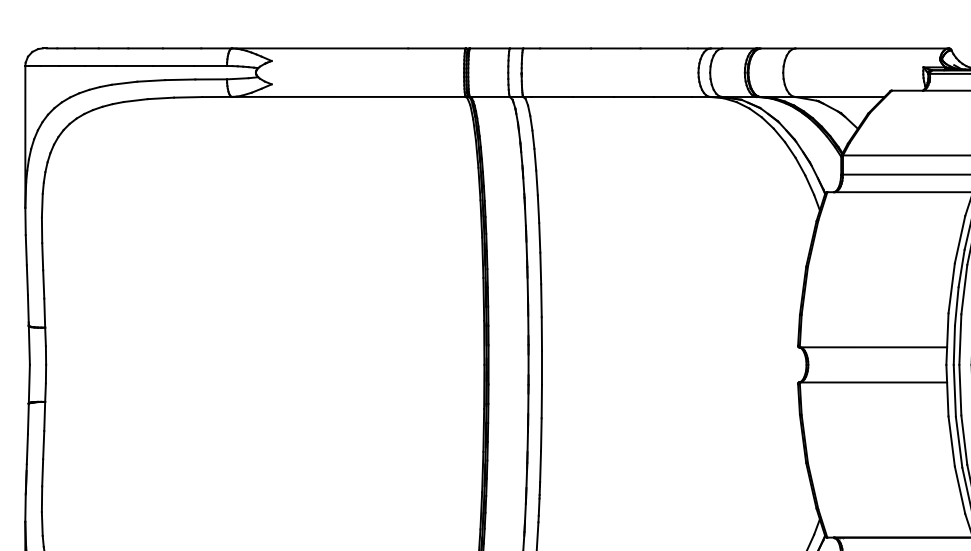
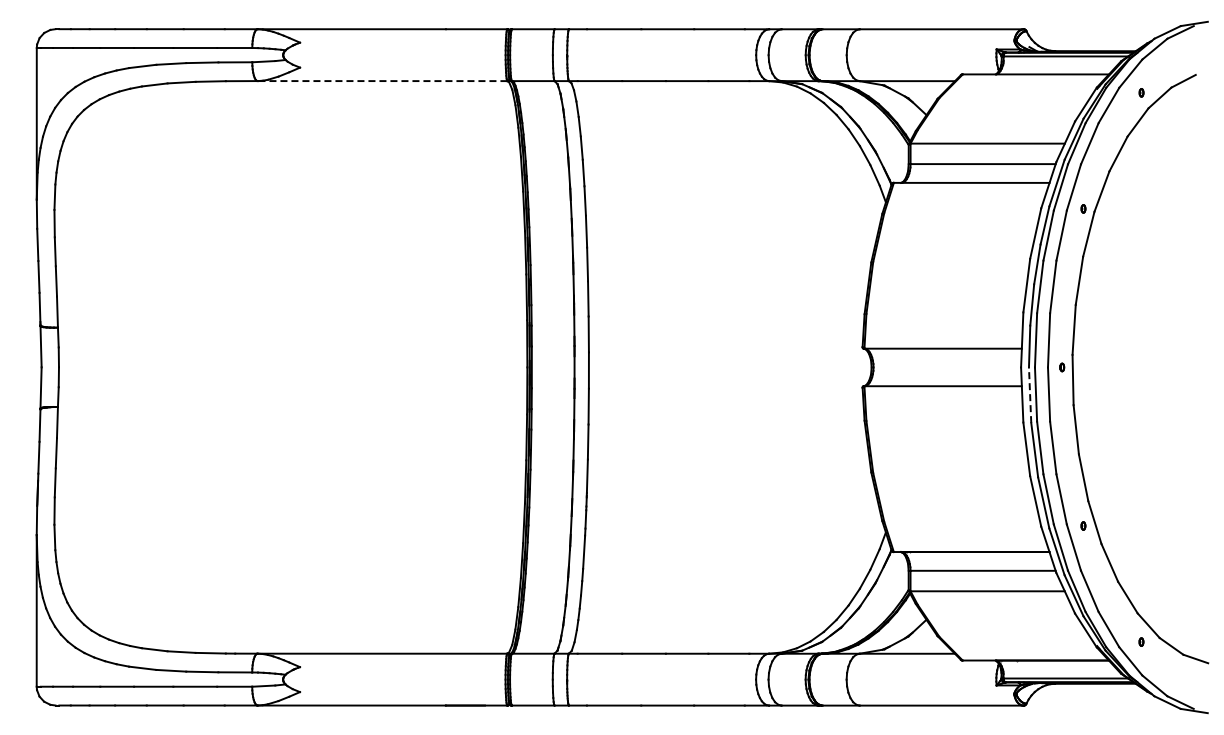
line: (348, 97) -> (382, 81), solid -> dashed
line: (955, 391) -> (1030, 395), solid -> dashed

